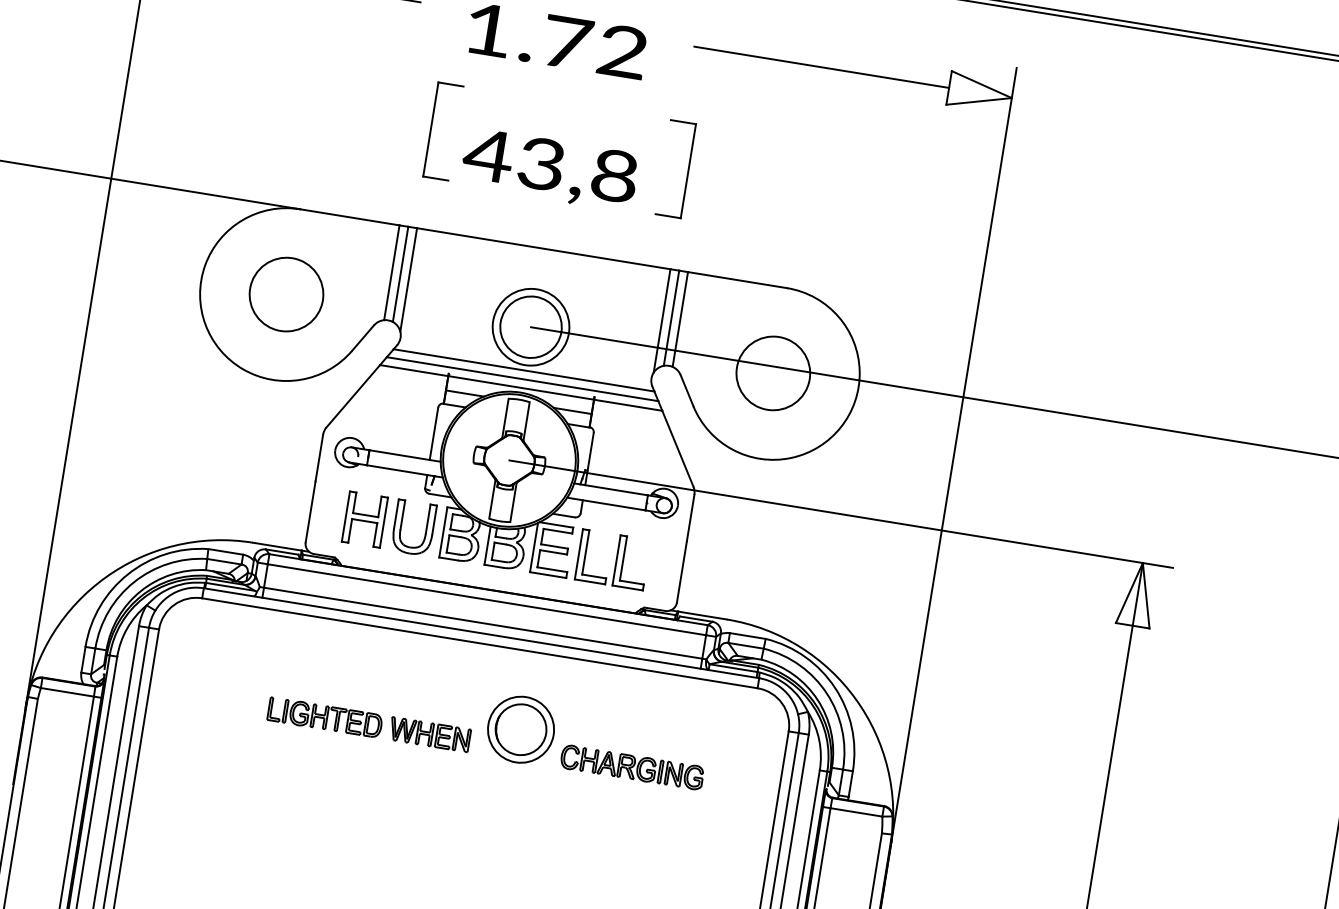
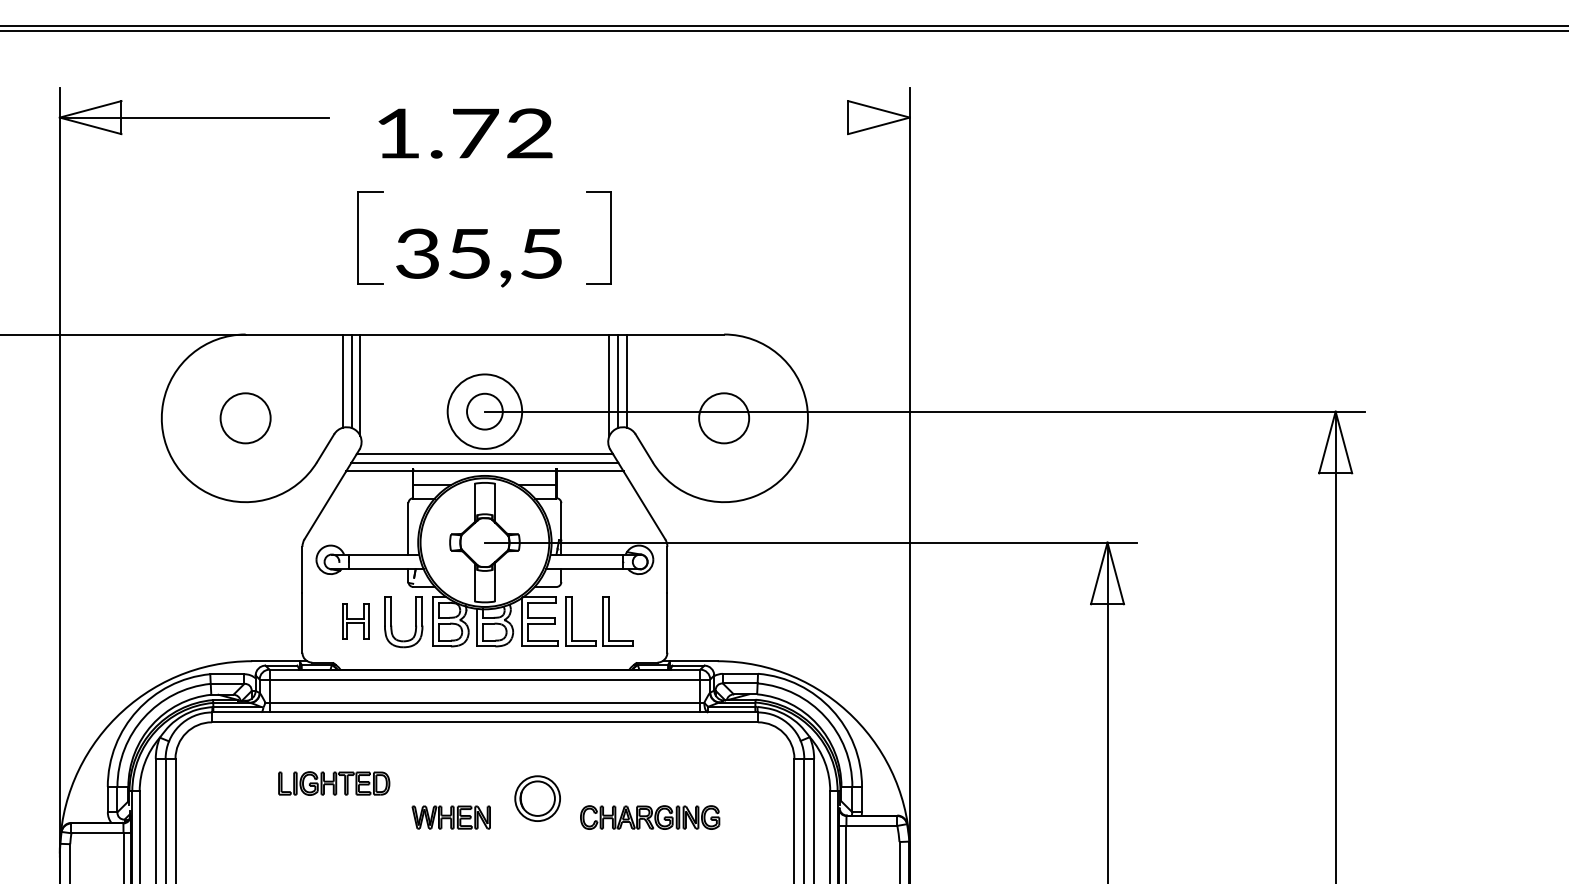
line: (821, 67) -> (722, 117), removed
text: (550, 165) -> (478, 253), 43,8 -> 35,5
circle: (286, 294) -> (245, 418), size x0.7
circle: (530, 326) -> (484, 411), size x0.6
circle: (772, 373) -> (723, 418), size x0.7
part: (364, 519) -> (355, 621), size x0.7
part: (325, 717) -> (334, 783), moved
part: (520, 729) -> (537, 798), size x0.7

